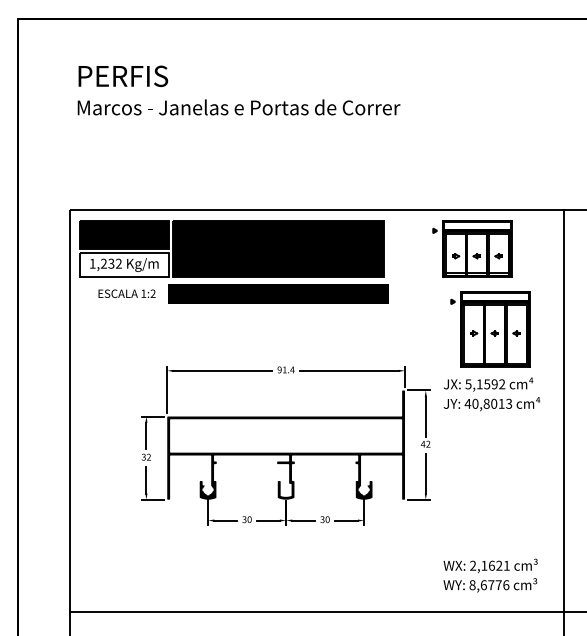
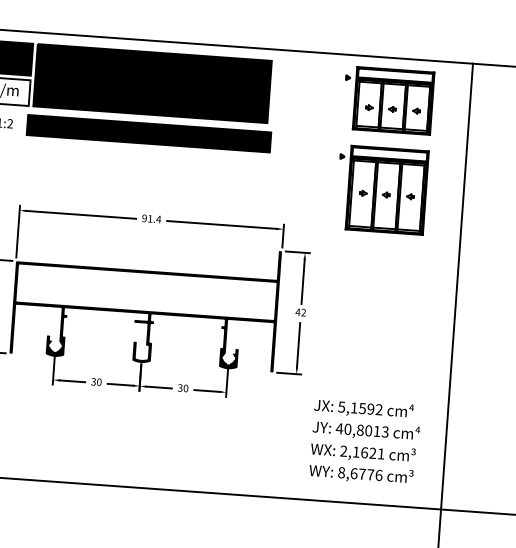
part: (472, 248) -> (388, 100), moved
text: (491, 394) -> (366, 420), moved

